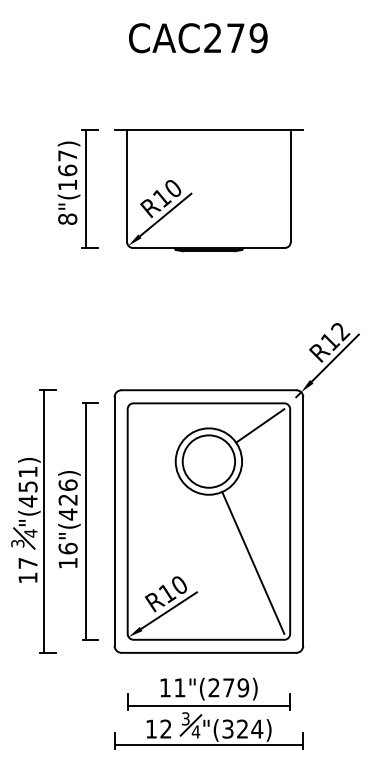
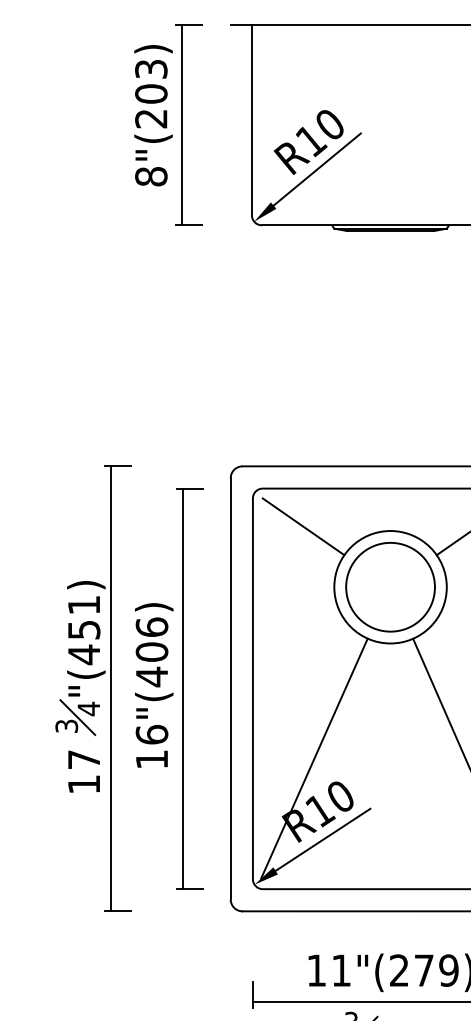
text: (67, 170) -> (150, 94), 8"(167) -> 8"(203)
line: (157, 425) -> (303, 526), added
text: (67, 499) -> (150, 651), 16"(426) -> 16"(406)
line: (163, 562) -> (313, 758), added

